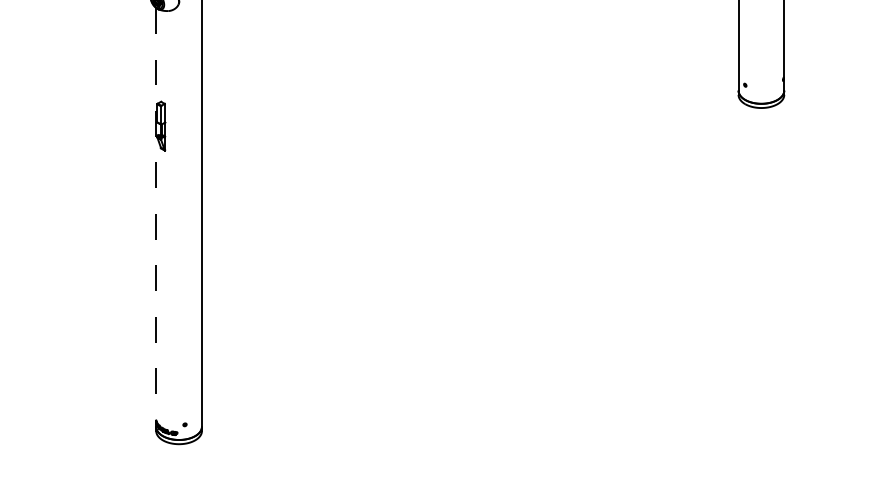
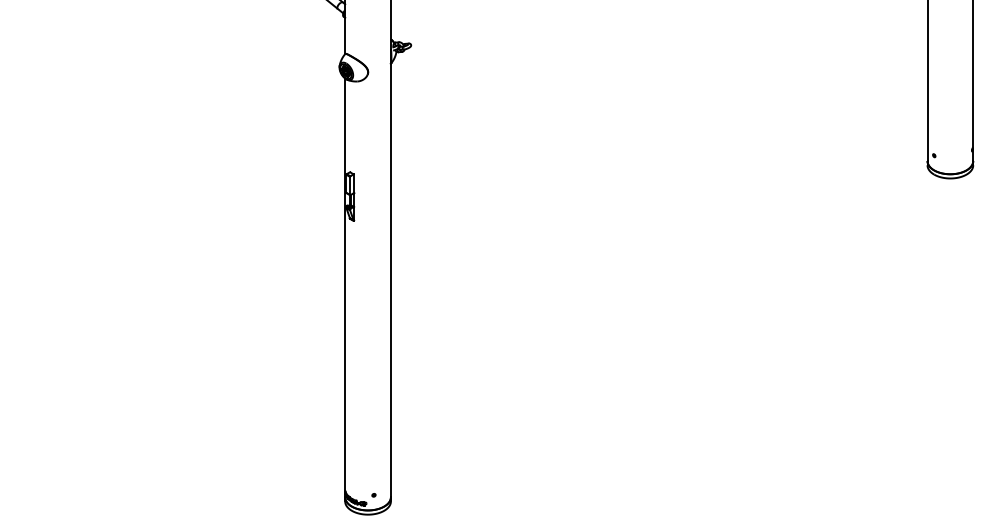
line: (156, 218) -> (345, 288), dashed -> solid

